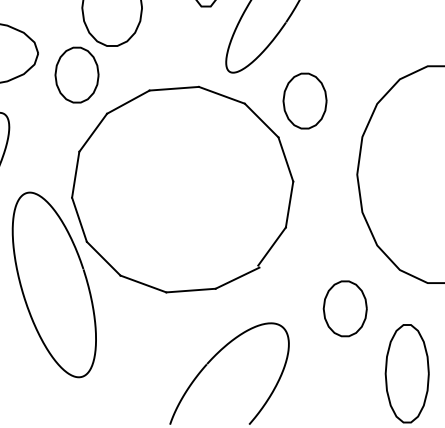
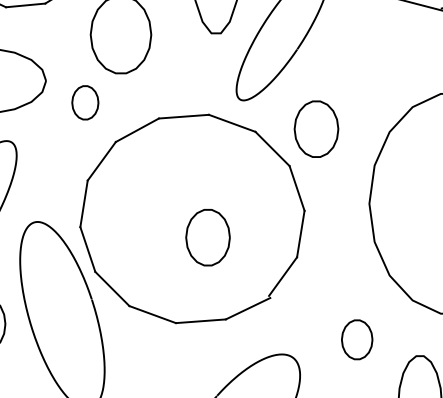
part: (76, 74) -> (84, 102), size x0.6
part: (197, 207) -> (207, 237), added
part: (344, 308) -> (356, 339), size x0.7

